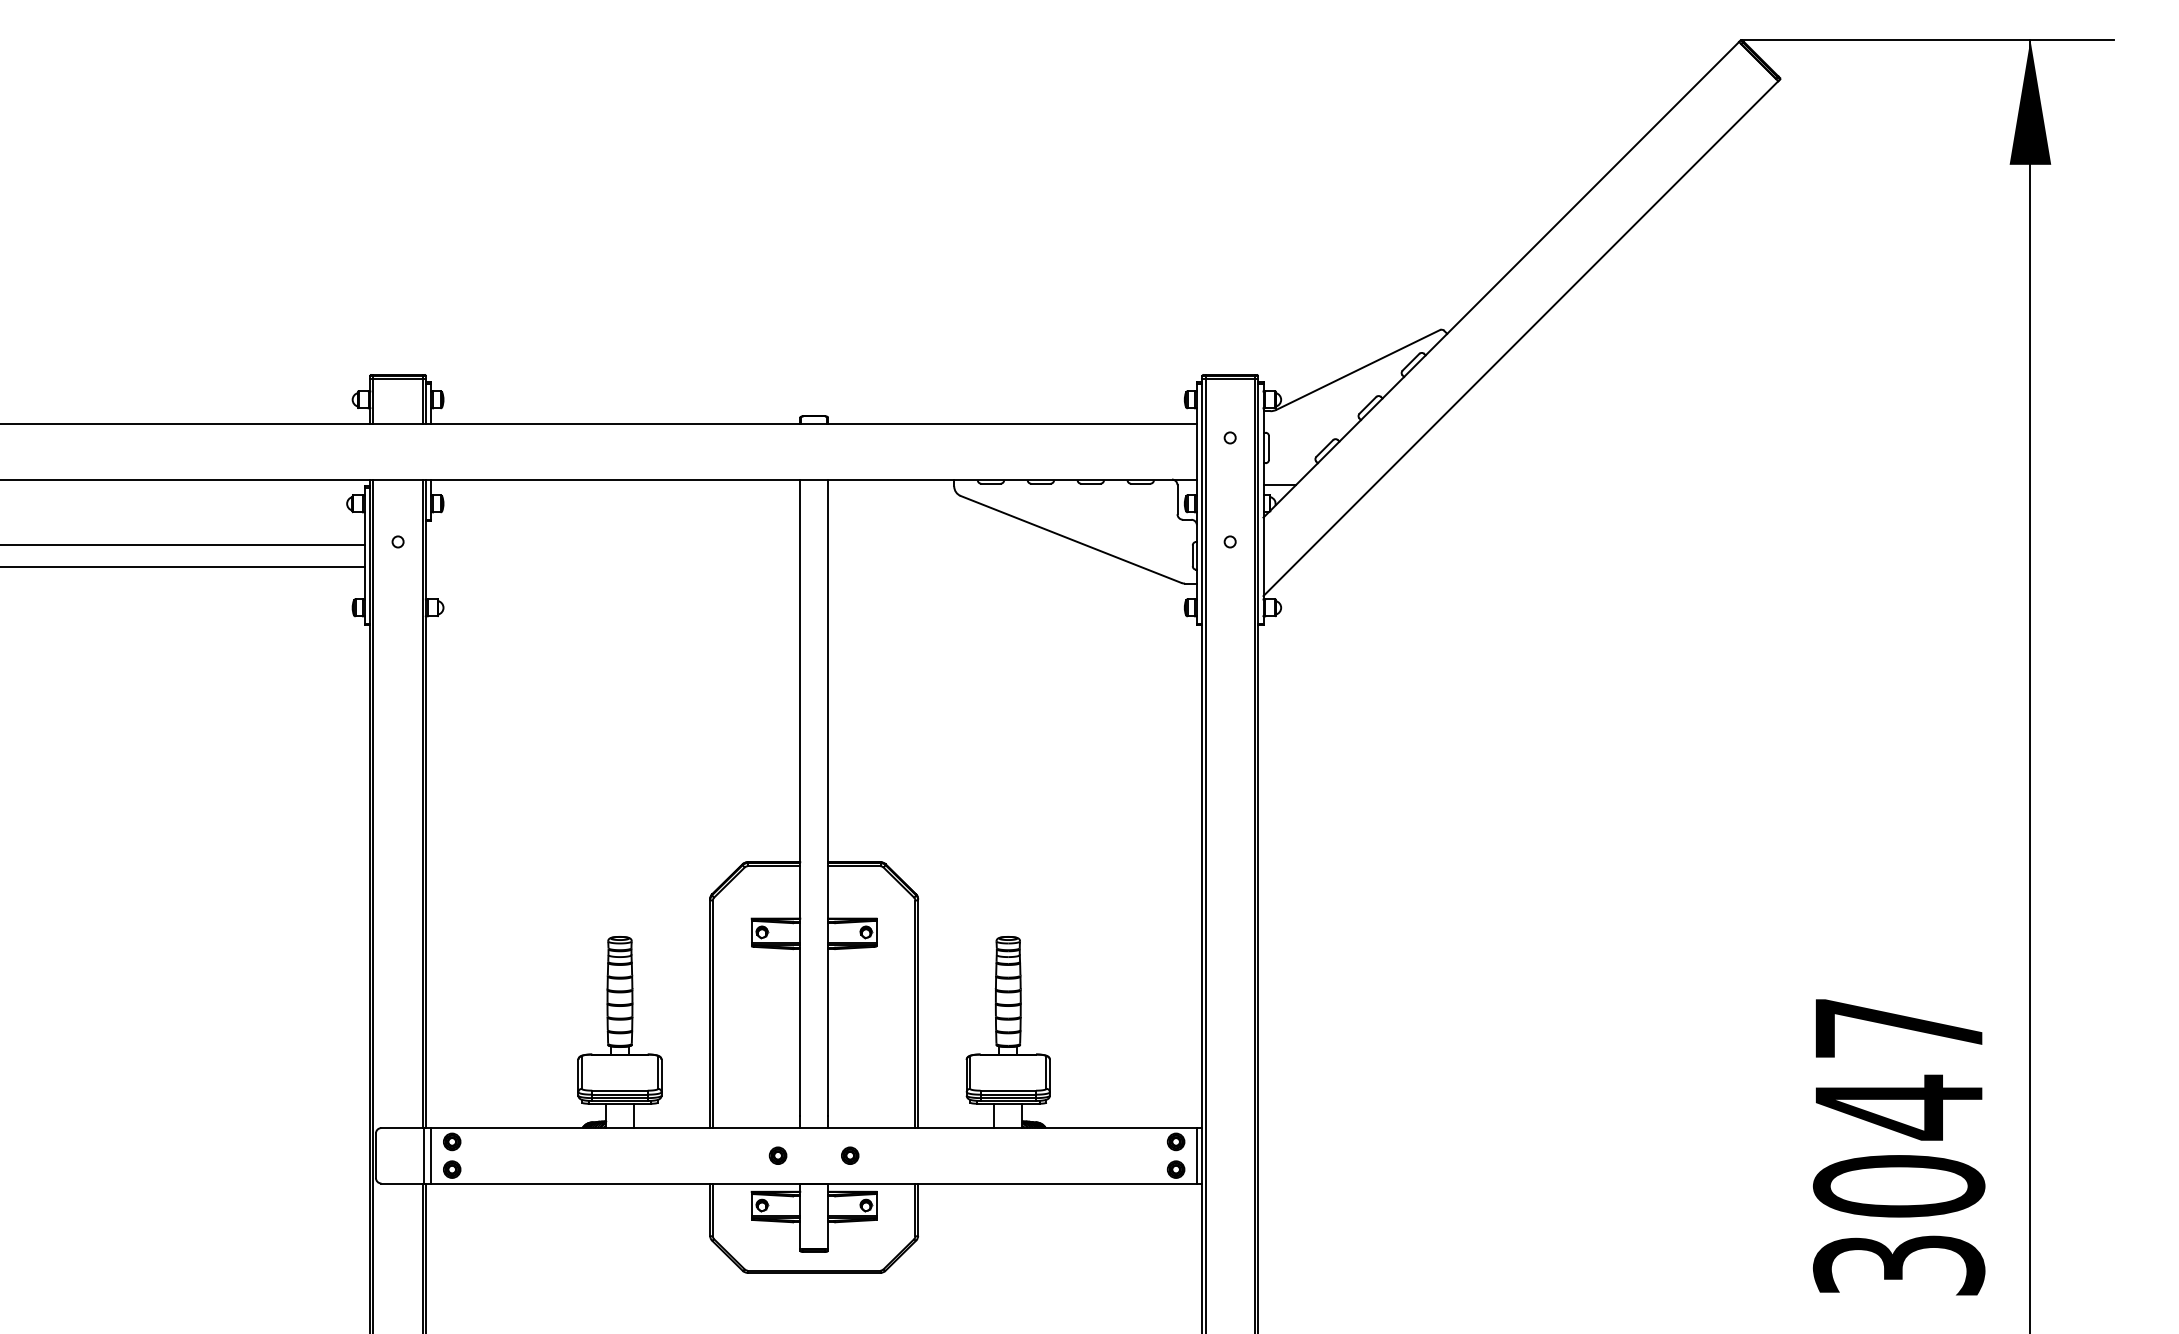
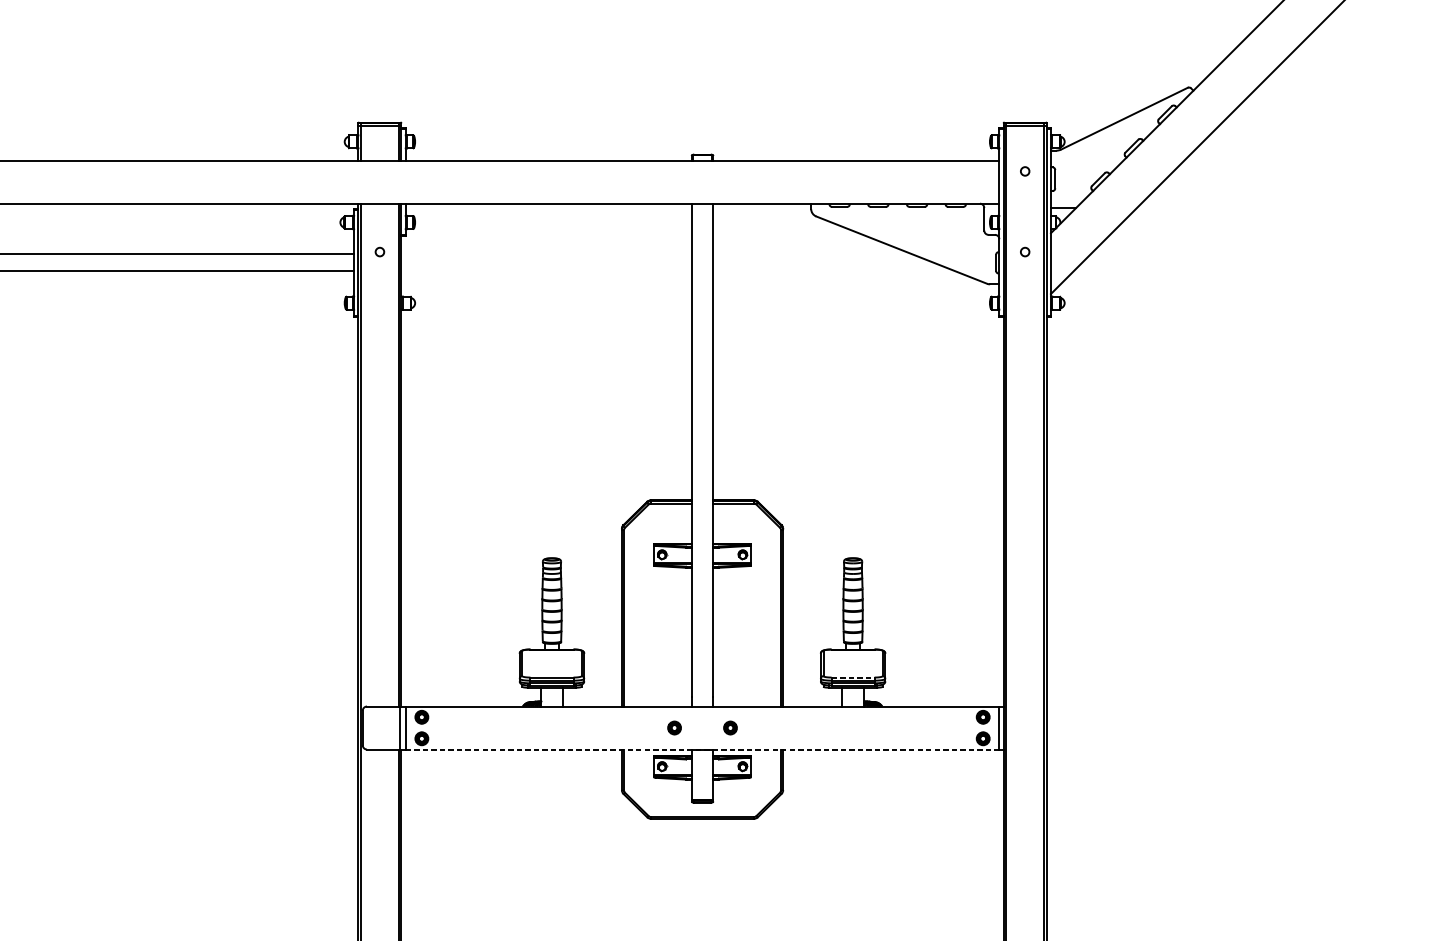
line: (1008, 1090) -> (853, 677), solid -> dashed
line: (814, 1183) -> (702, 749), solid -> dashed

